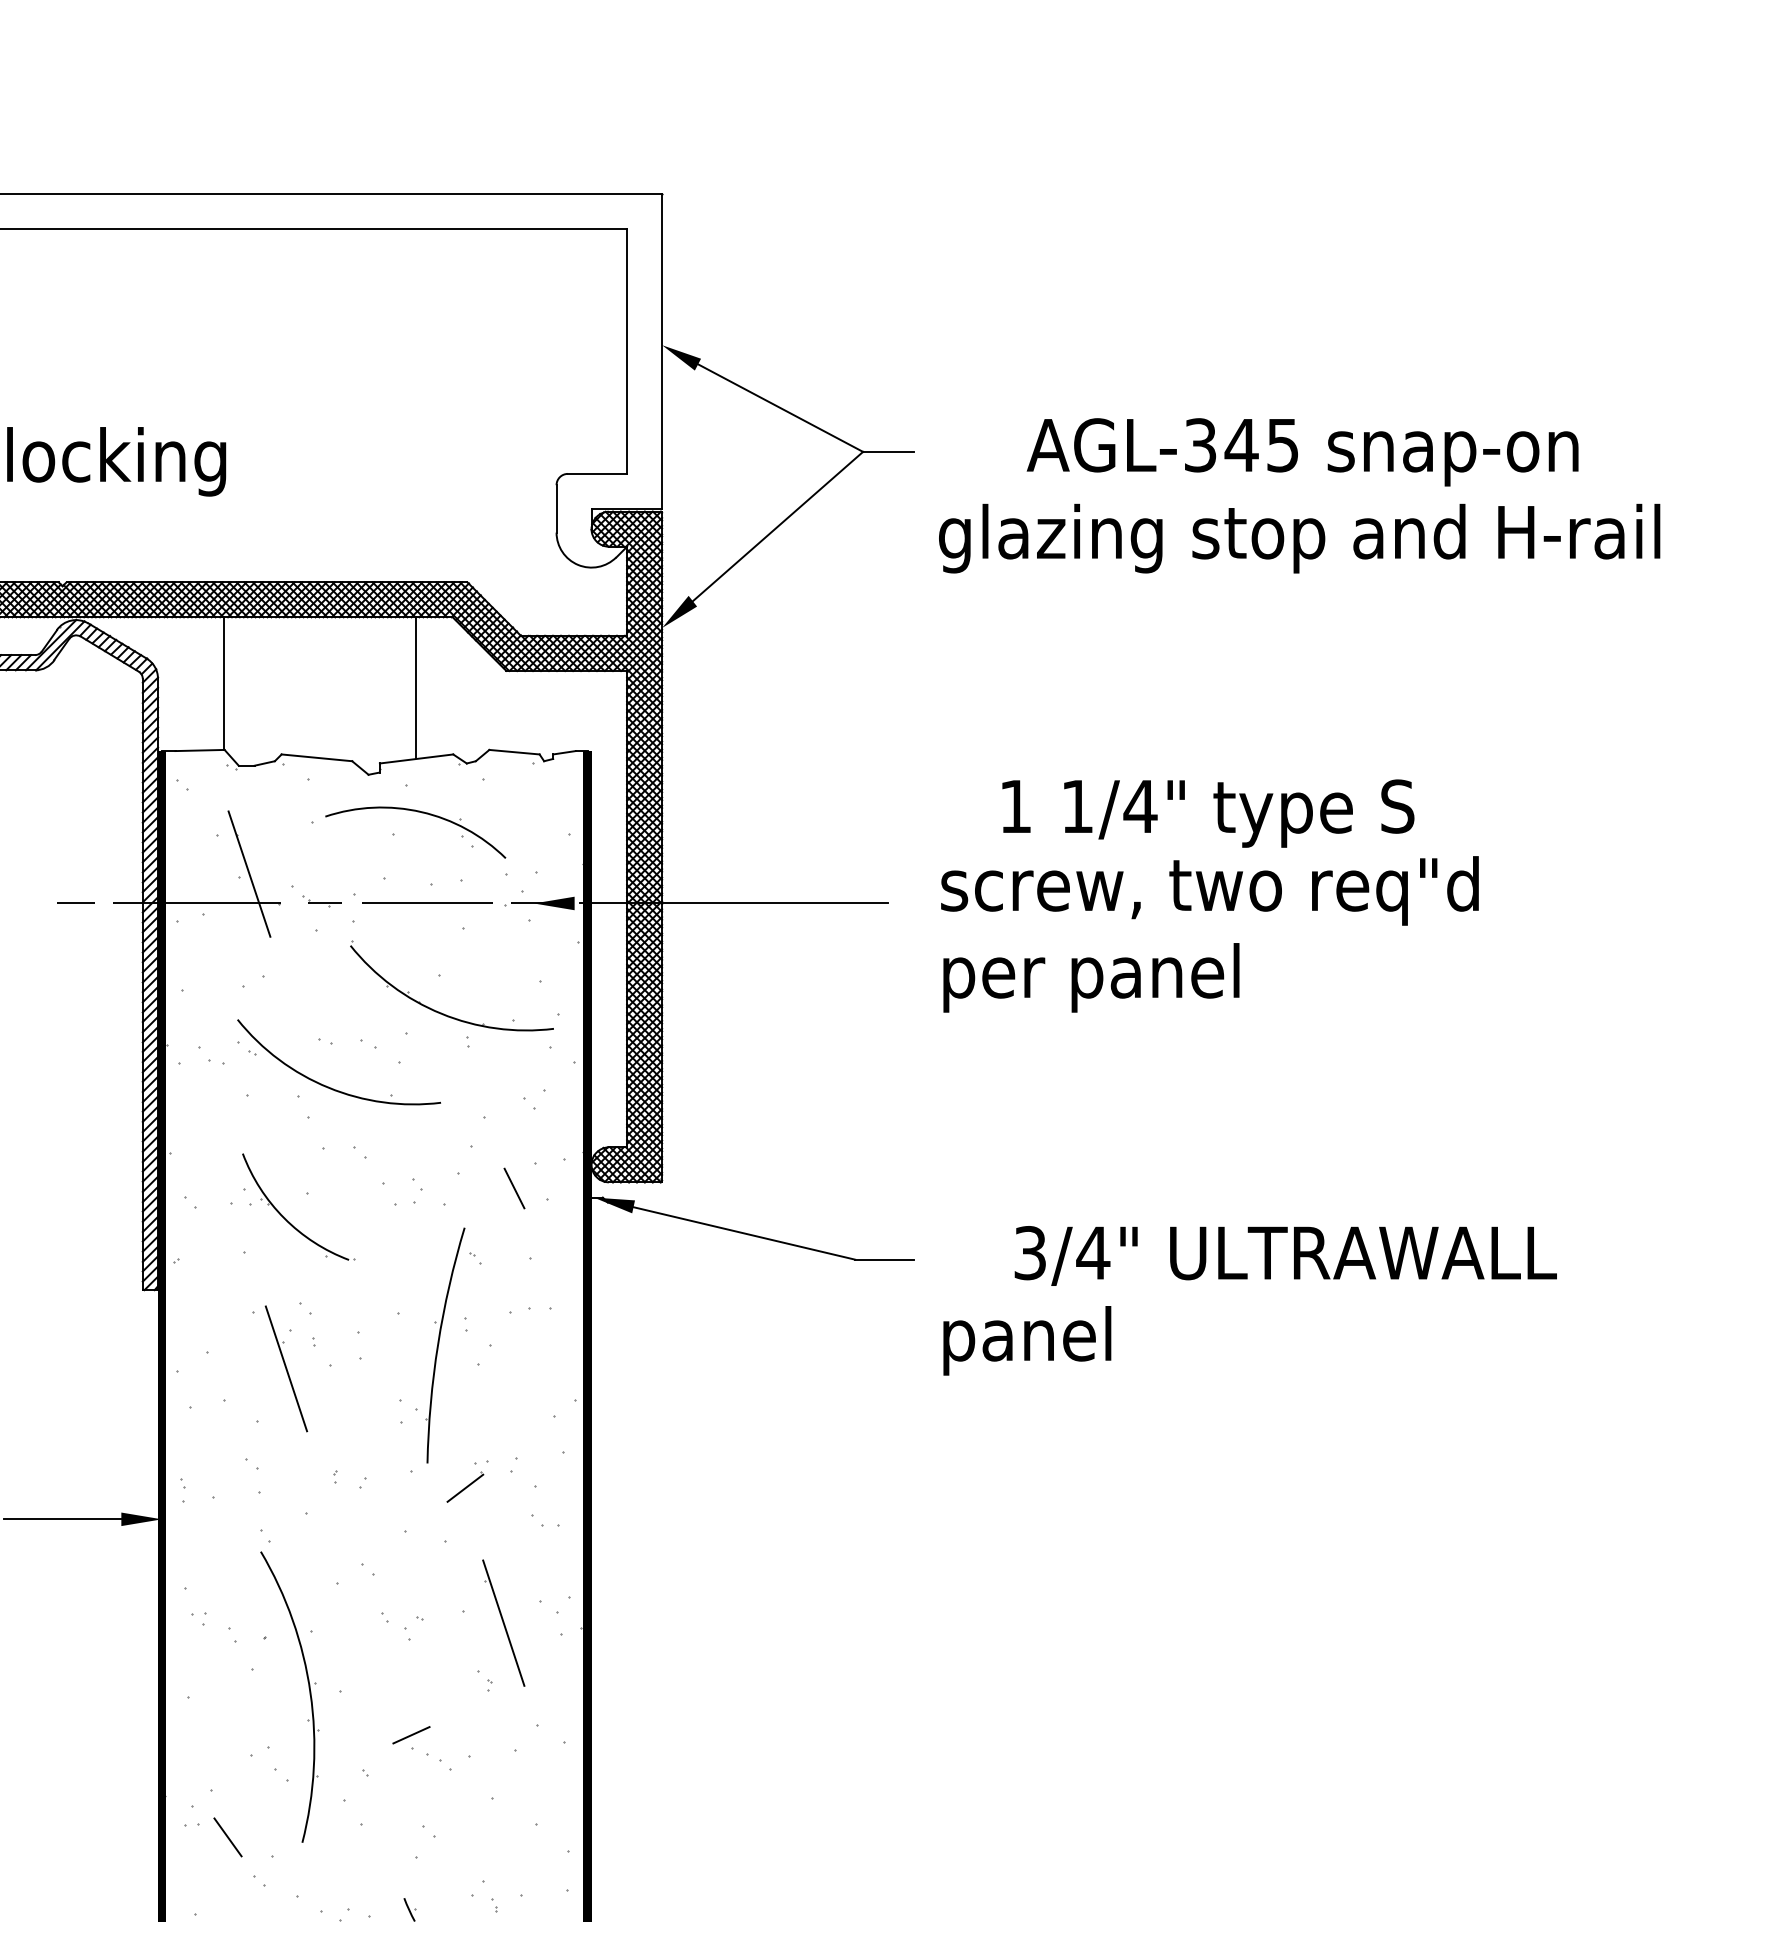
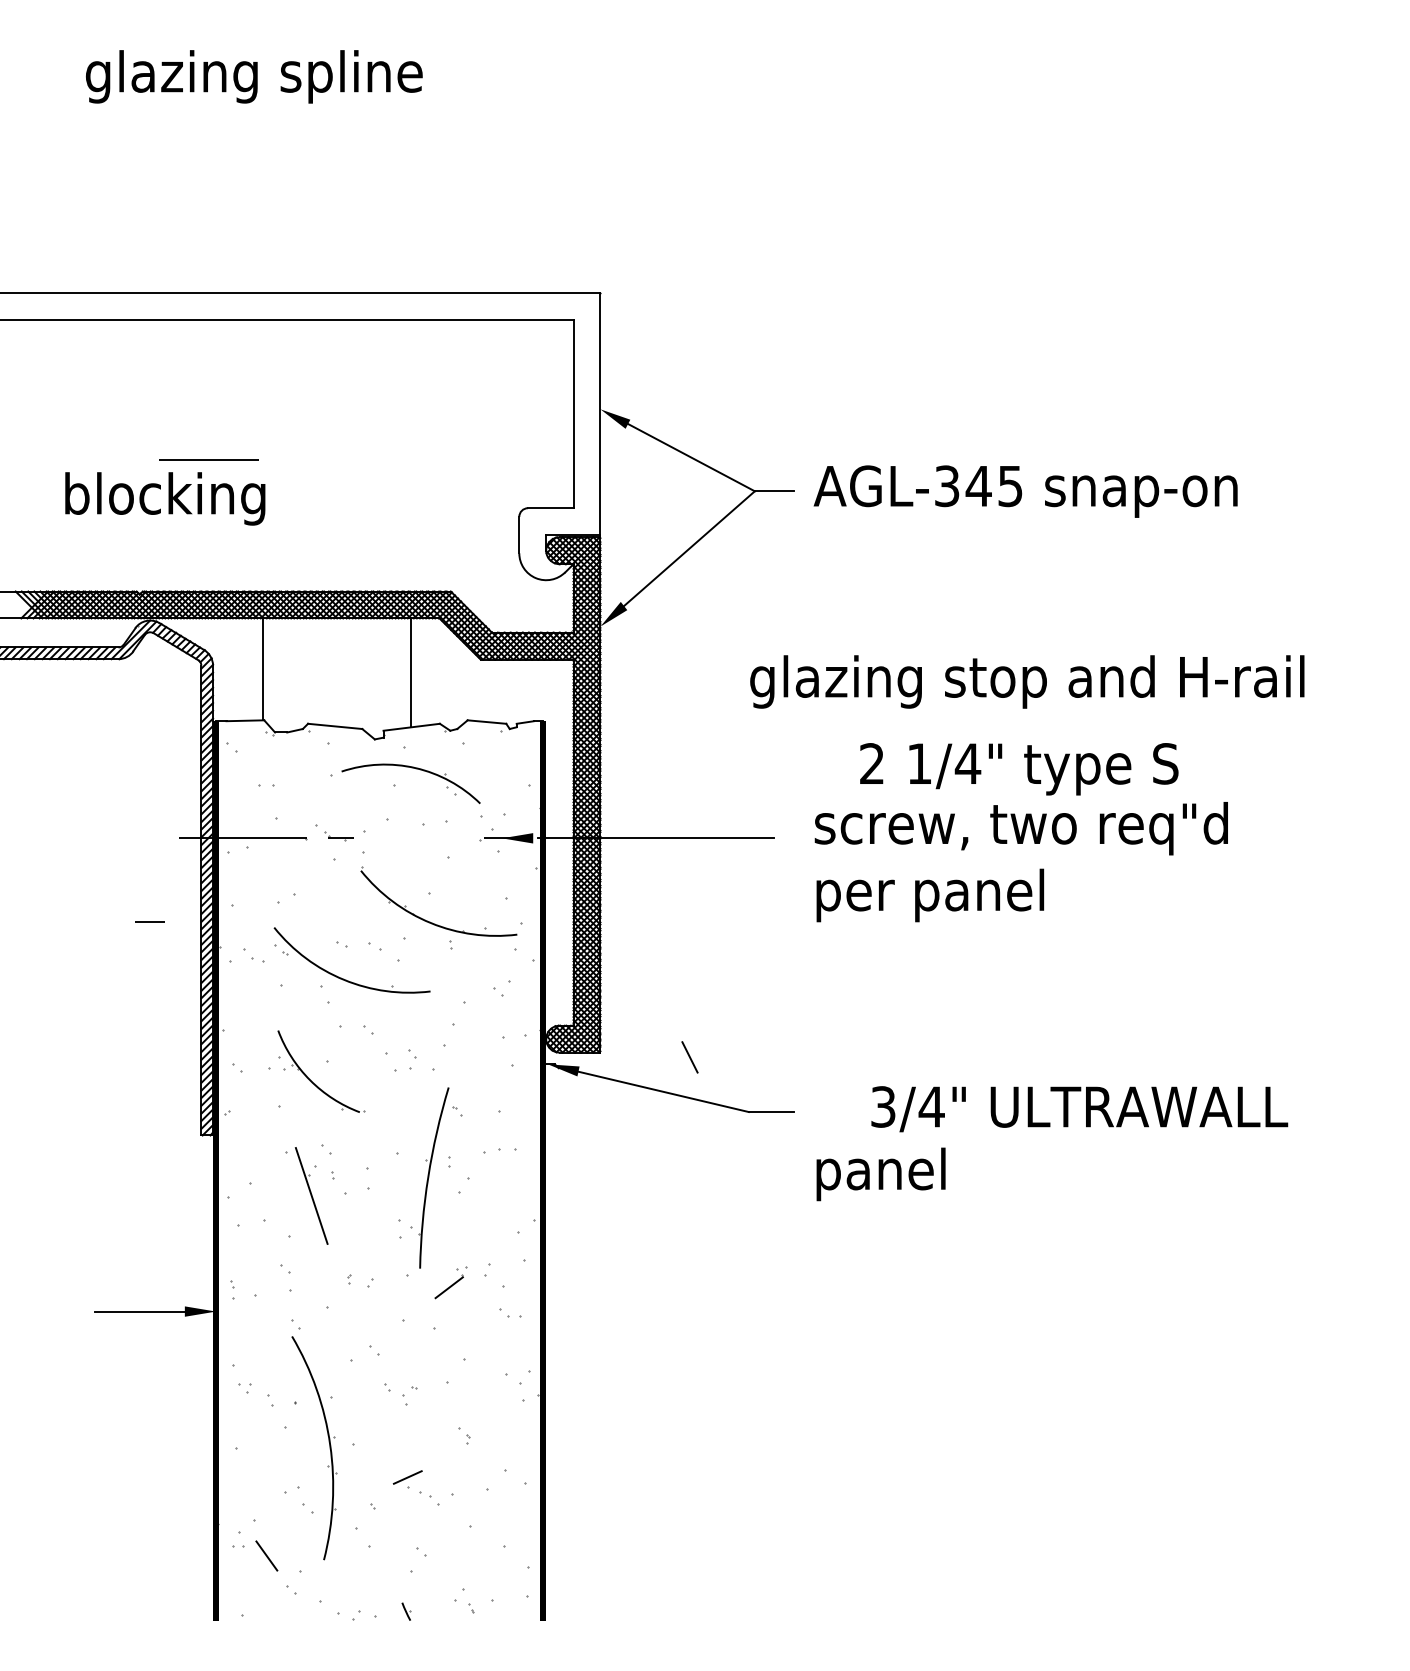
text: (1302, 452) -> (1025, 491), moved
text: (1299, 538) -> (1027, 681), moved
text: (1014, 806) -> (871, 763), 1 -> 2
line: (249, 873) -> (283, 815), removed
line: (75, 902) -> (149, 921), moved
line: (426, 902) -> (208, 459), moved
line: (513, 1188) -> (689, 1057), moved
line: (503, 1623) -> (478, 1391), removed

